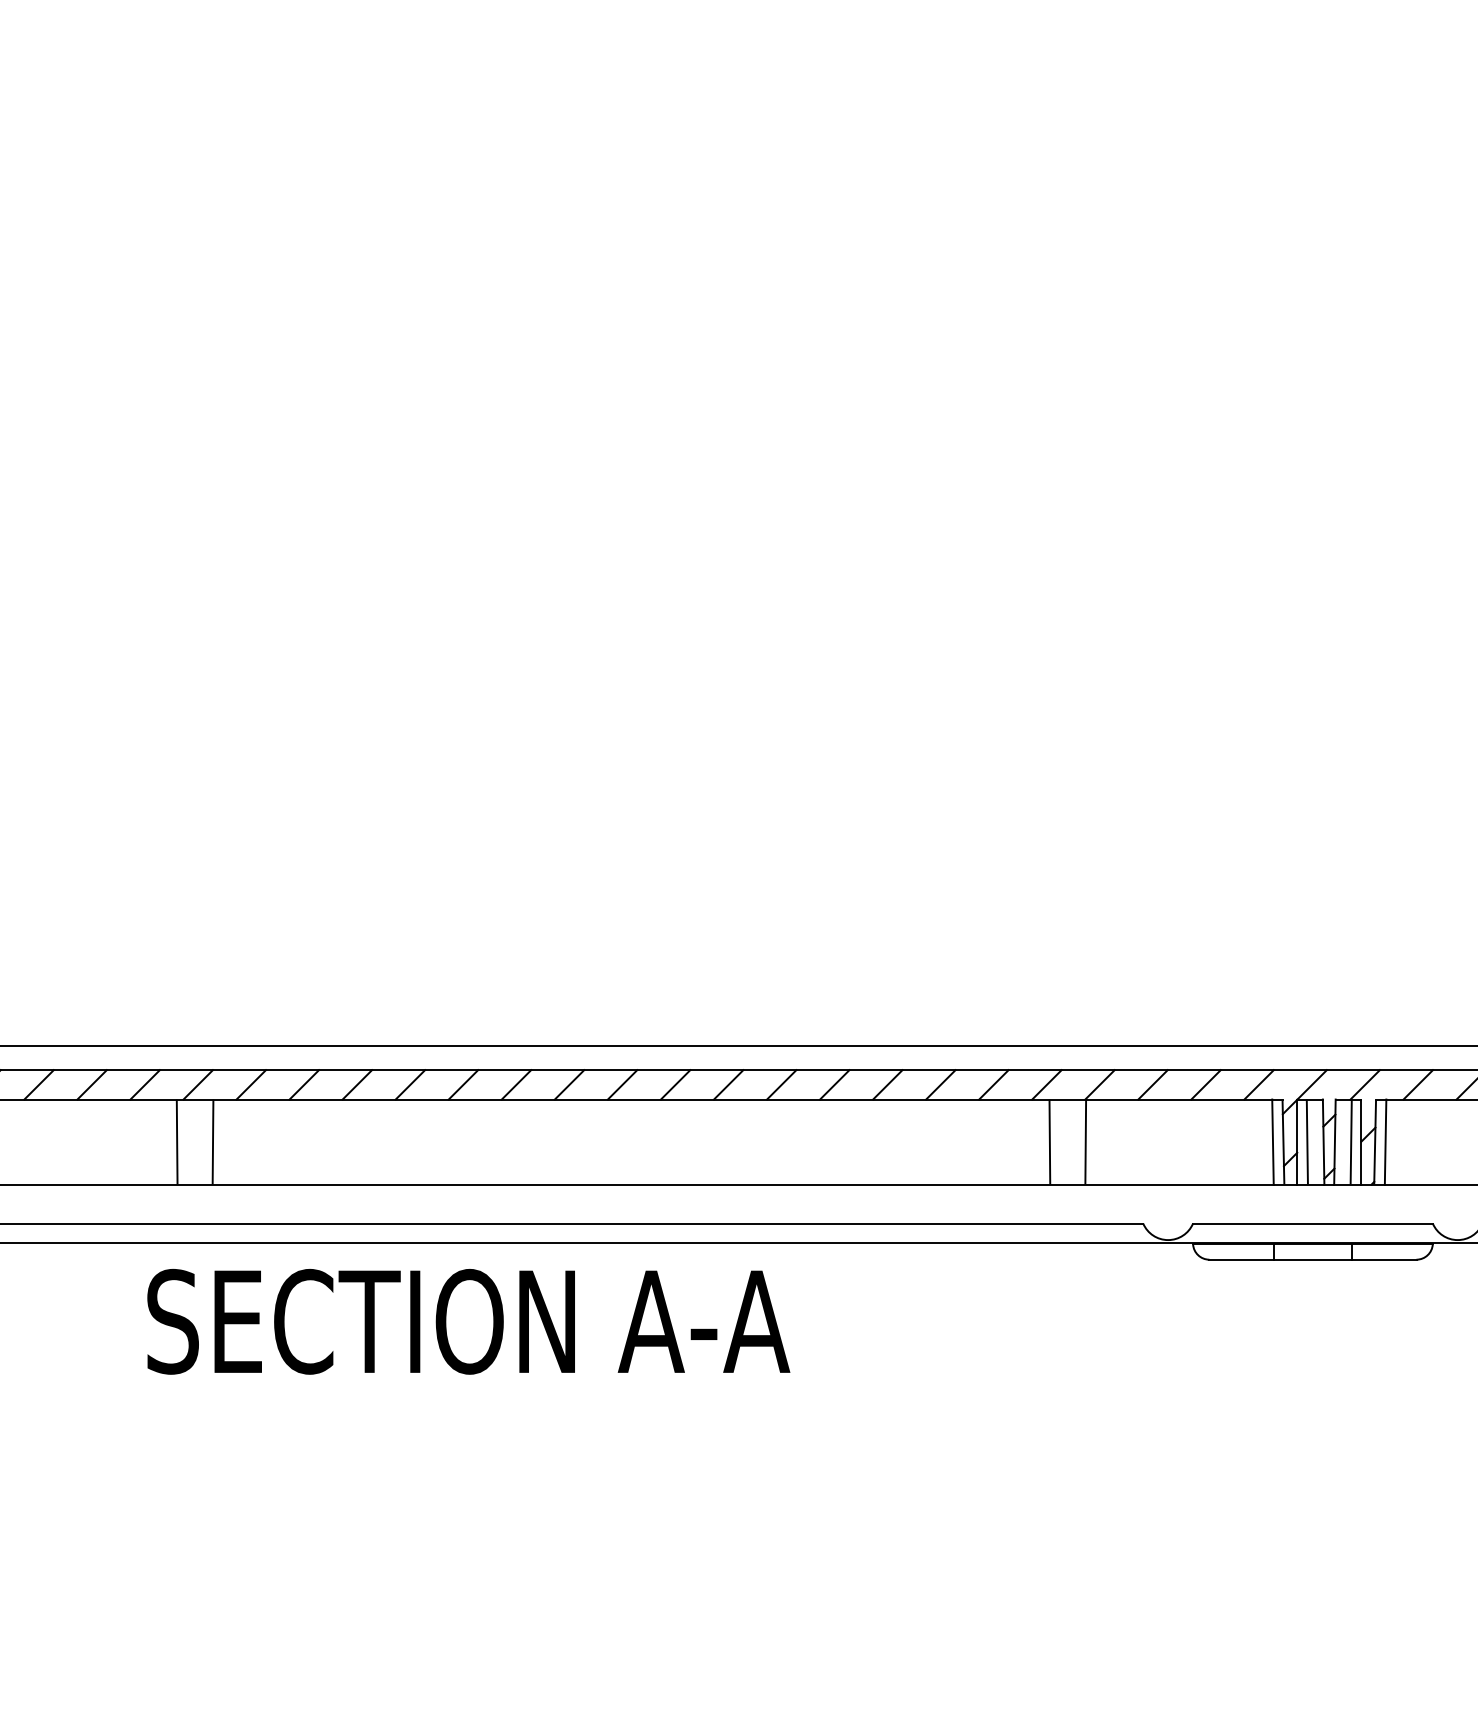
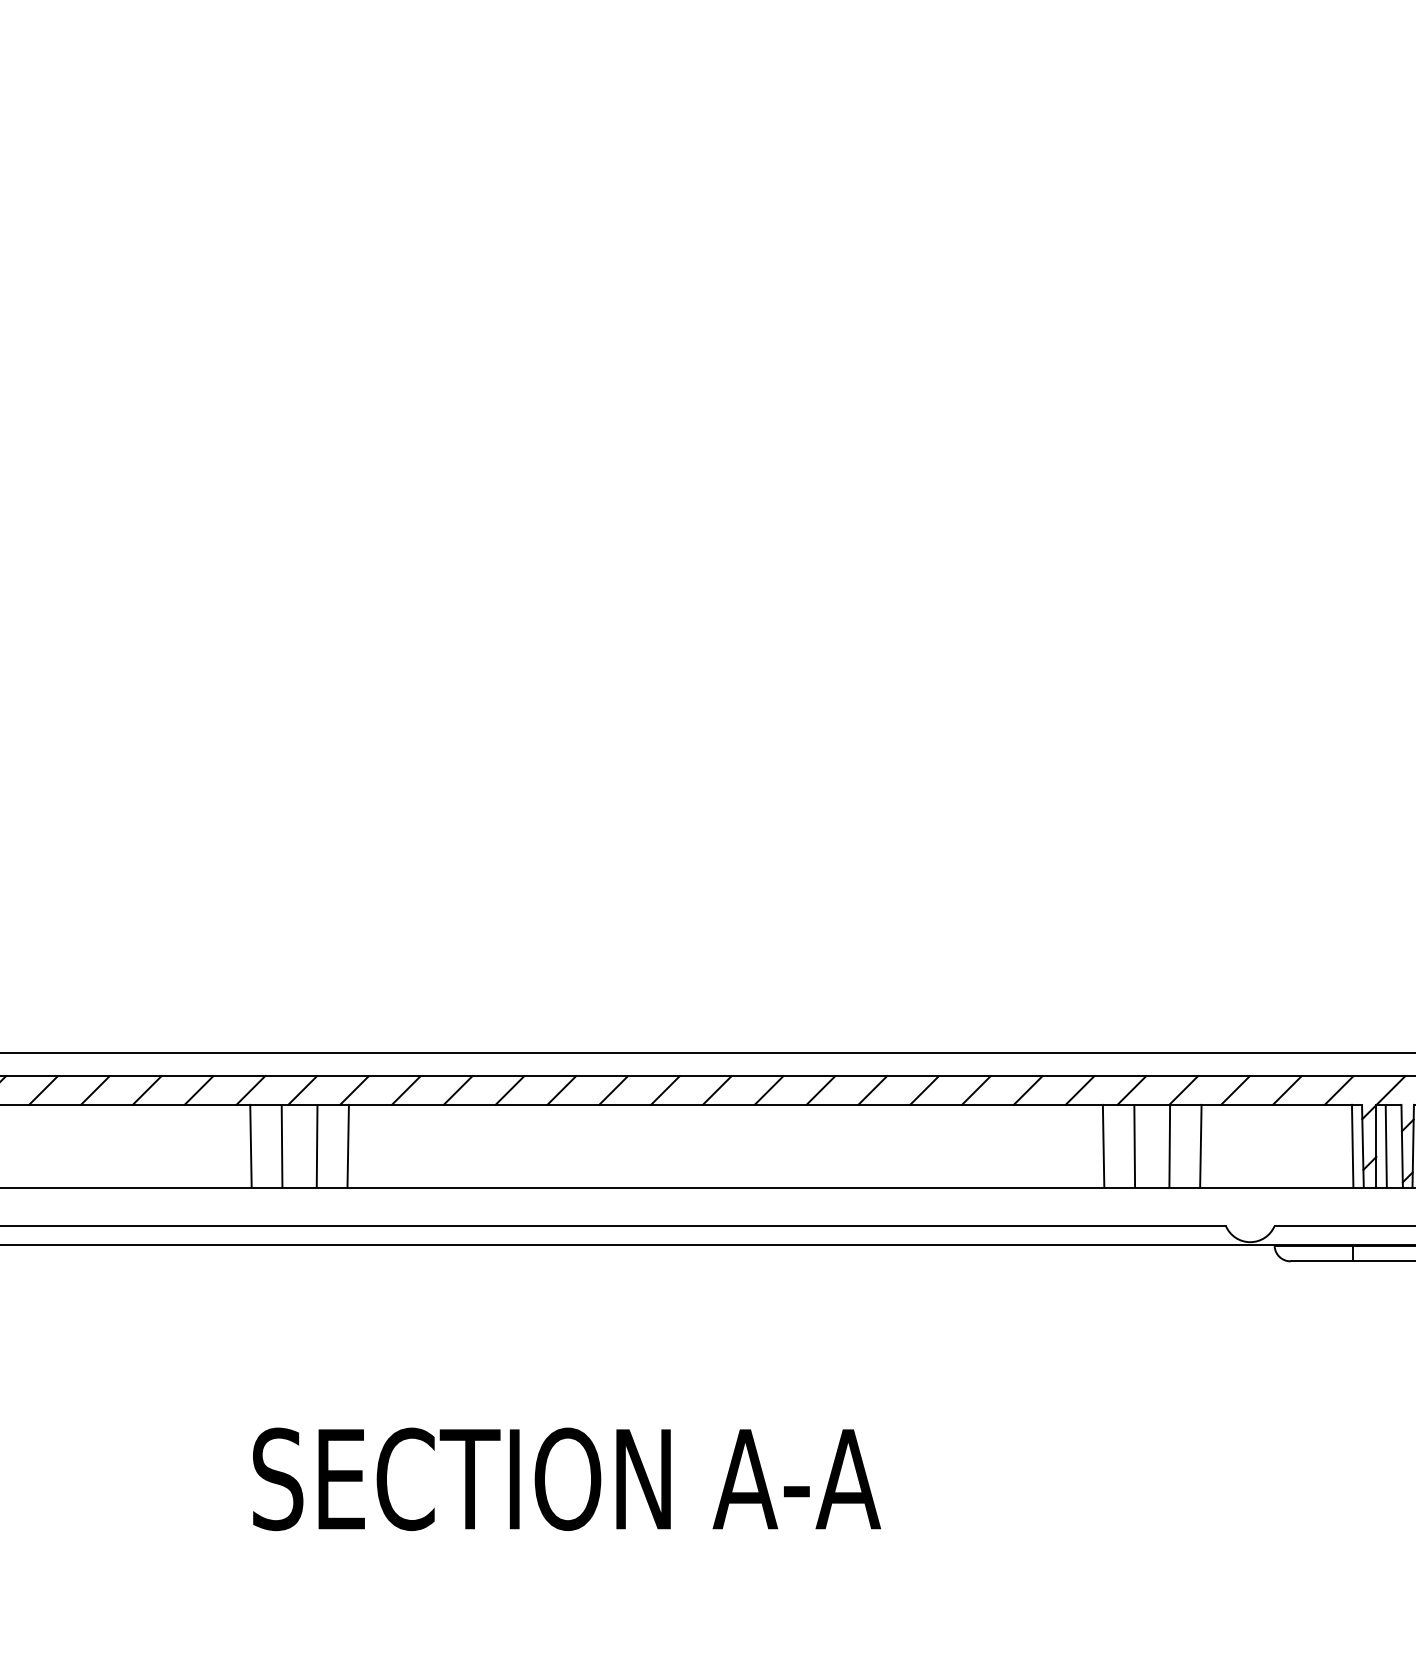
line: (145, 1141) -> (251, 1145), added
line: (244, 1141) -> (347, 1145), added
line: (1017, 1141) -> (1103, 1145), added
line: (1117, 1141) -> (1200, 1145), added
text: (468, 1321) -> (566, 1479), moved

